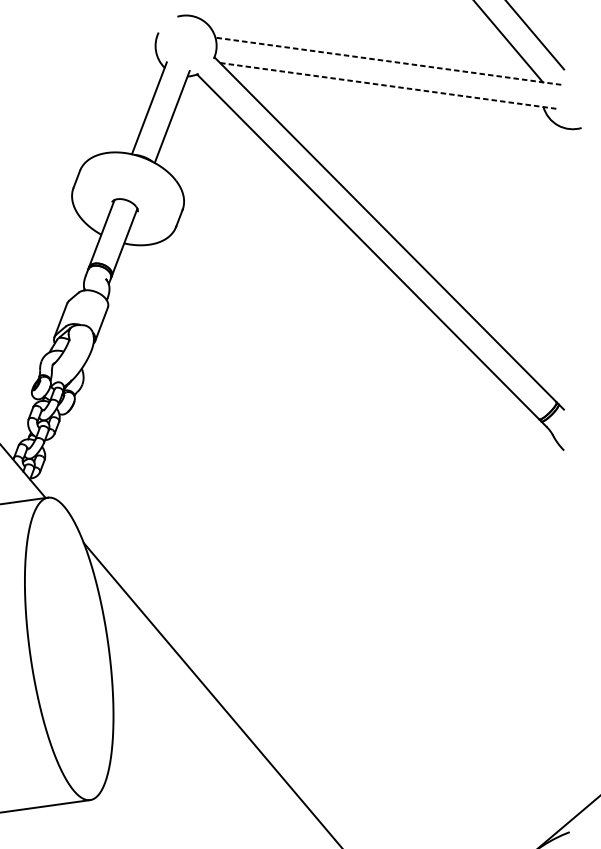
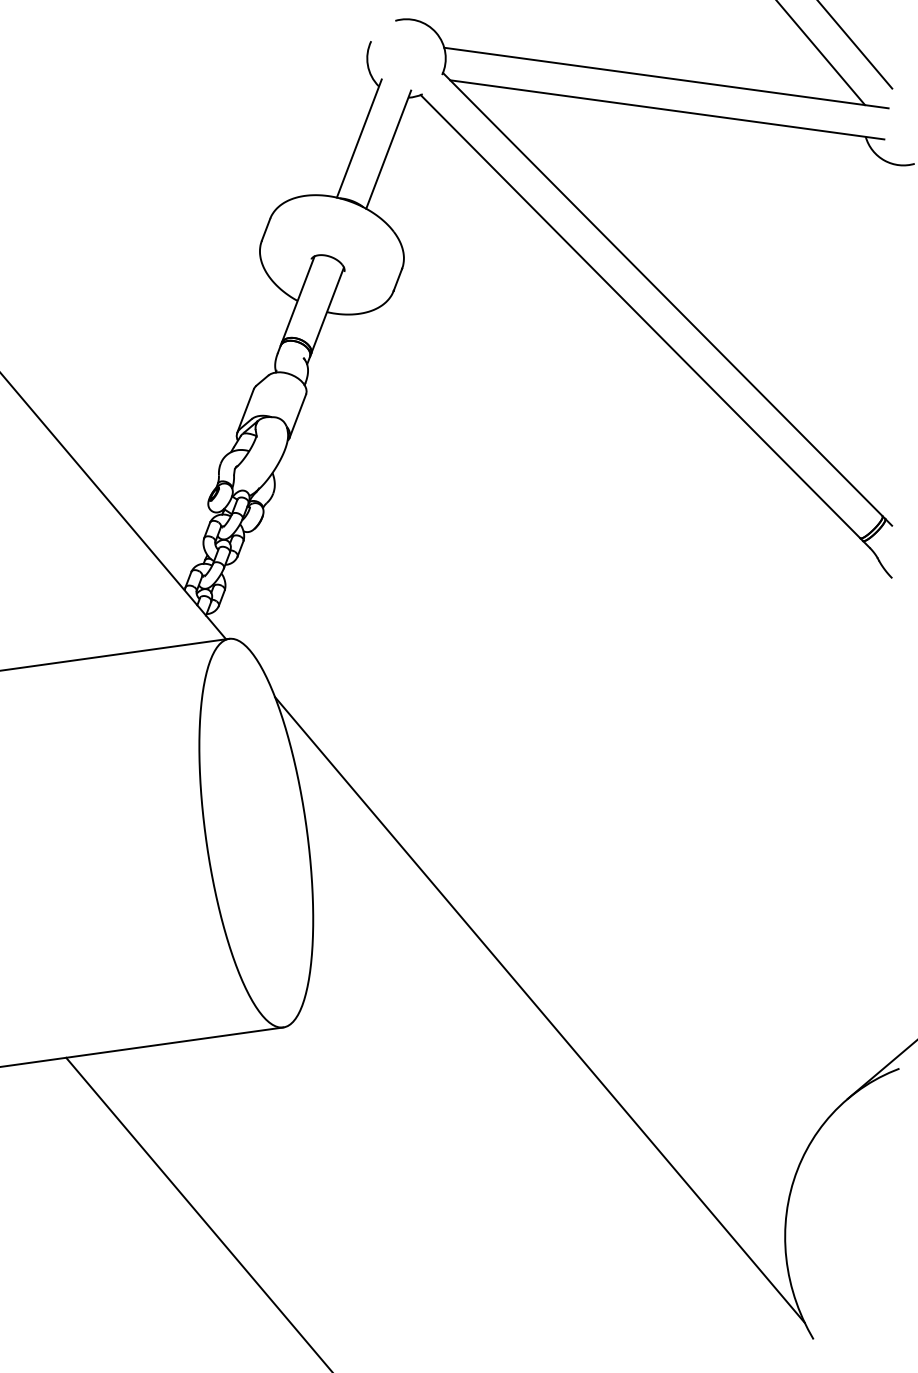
line: (387, 60) -> (665, 77), dashed -> solid
line: (389, 85) -> (667, 109), dashed -> solid

